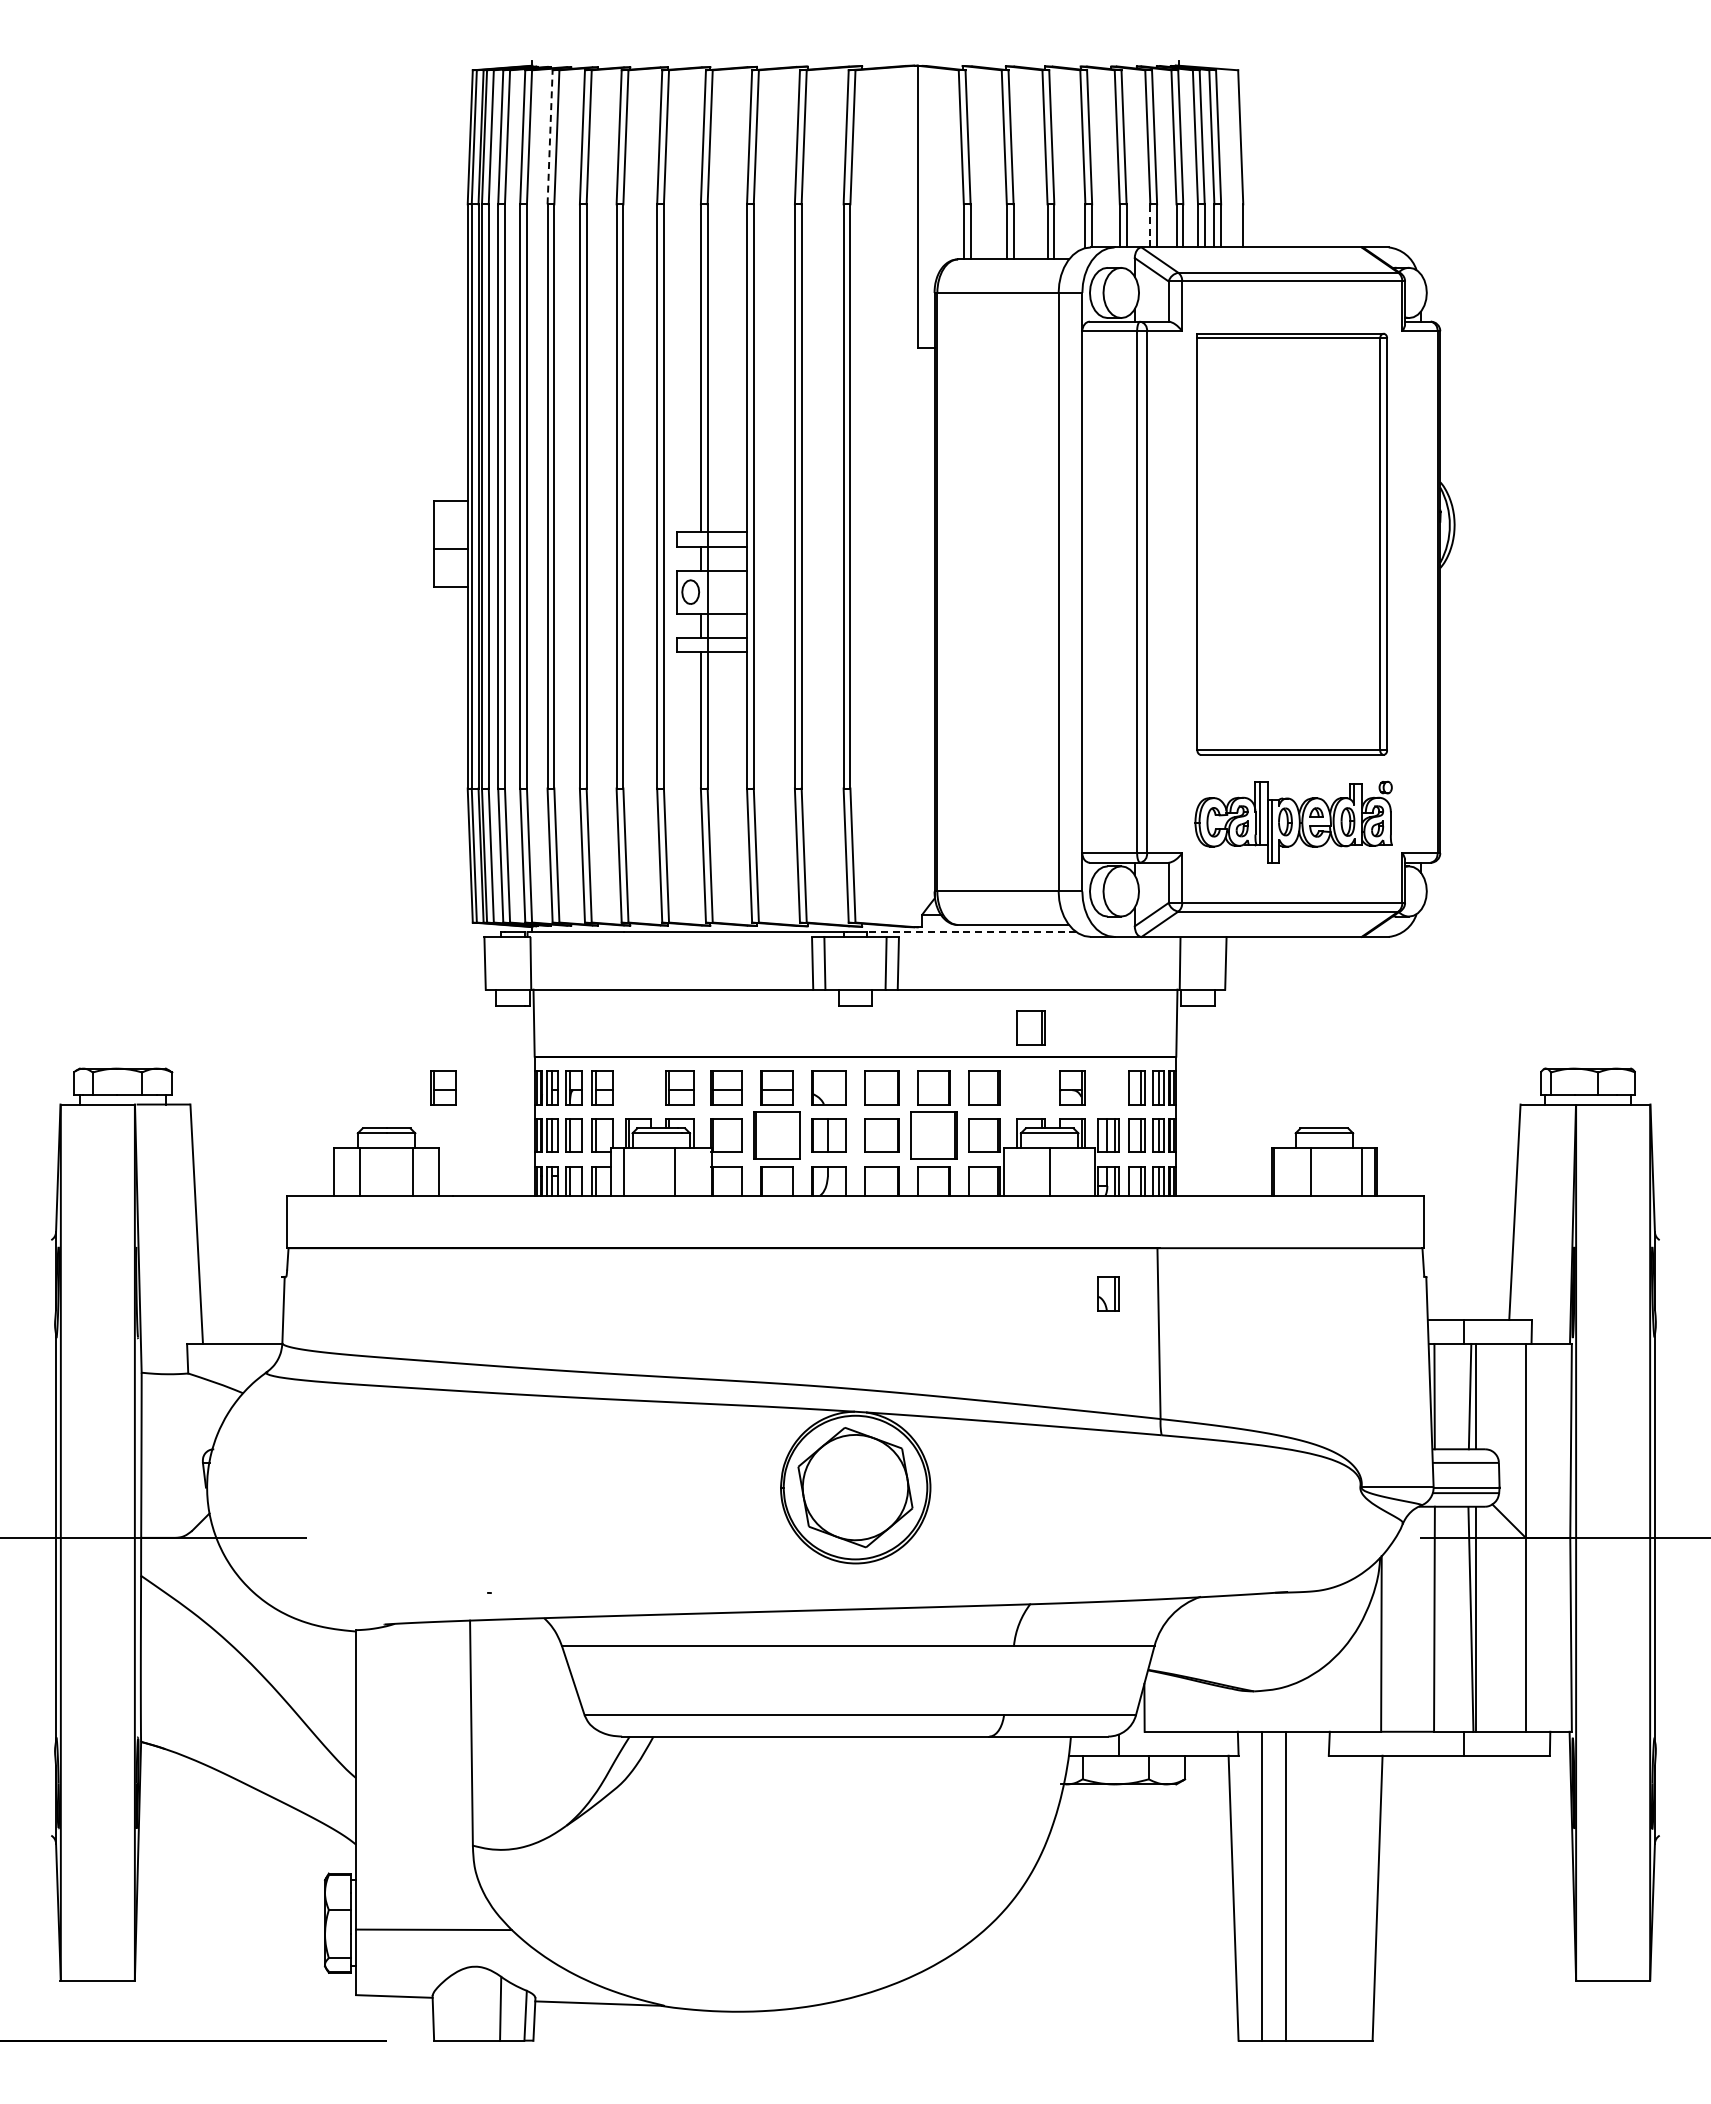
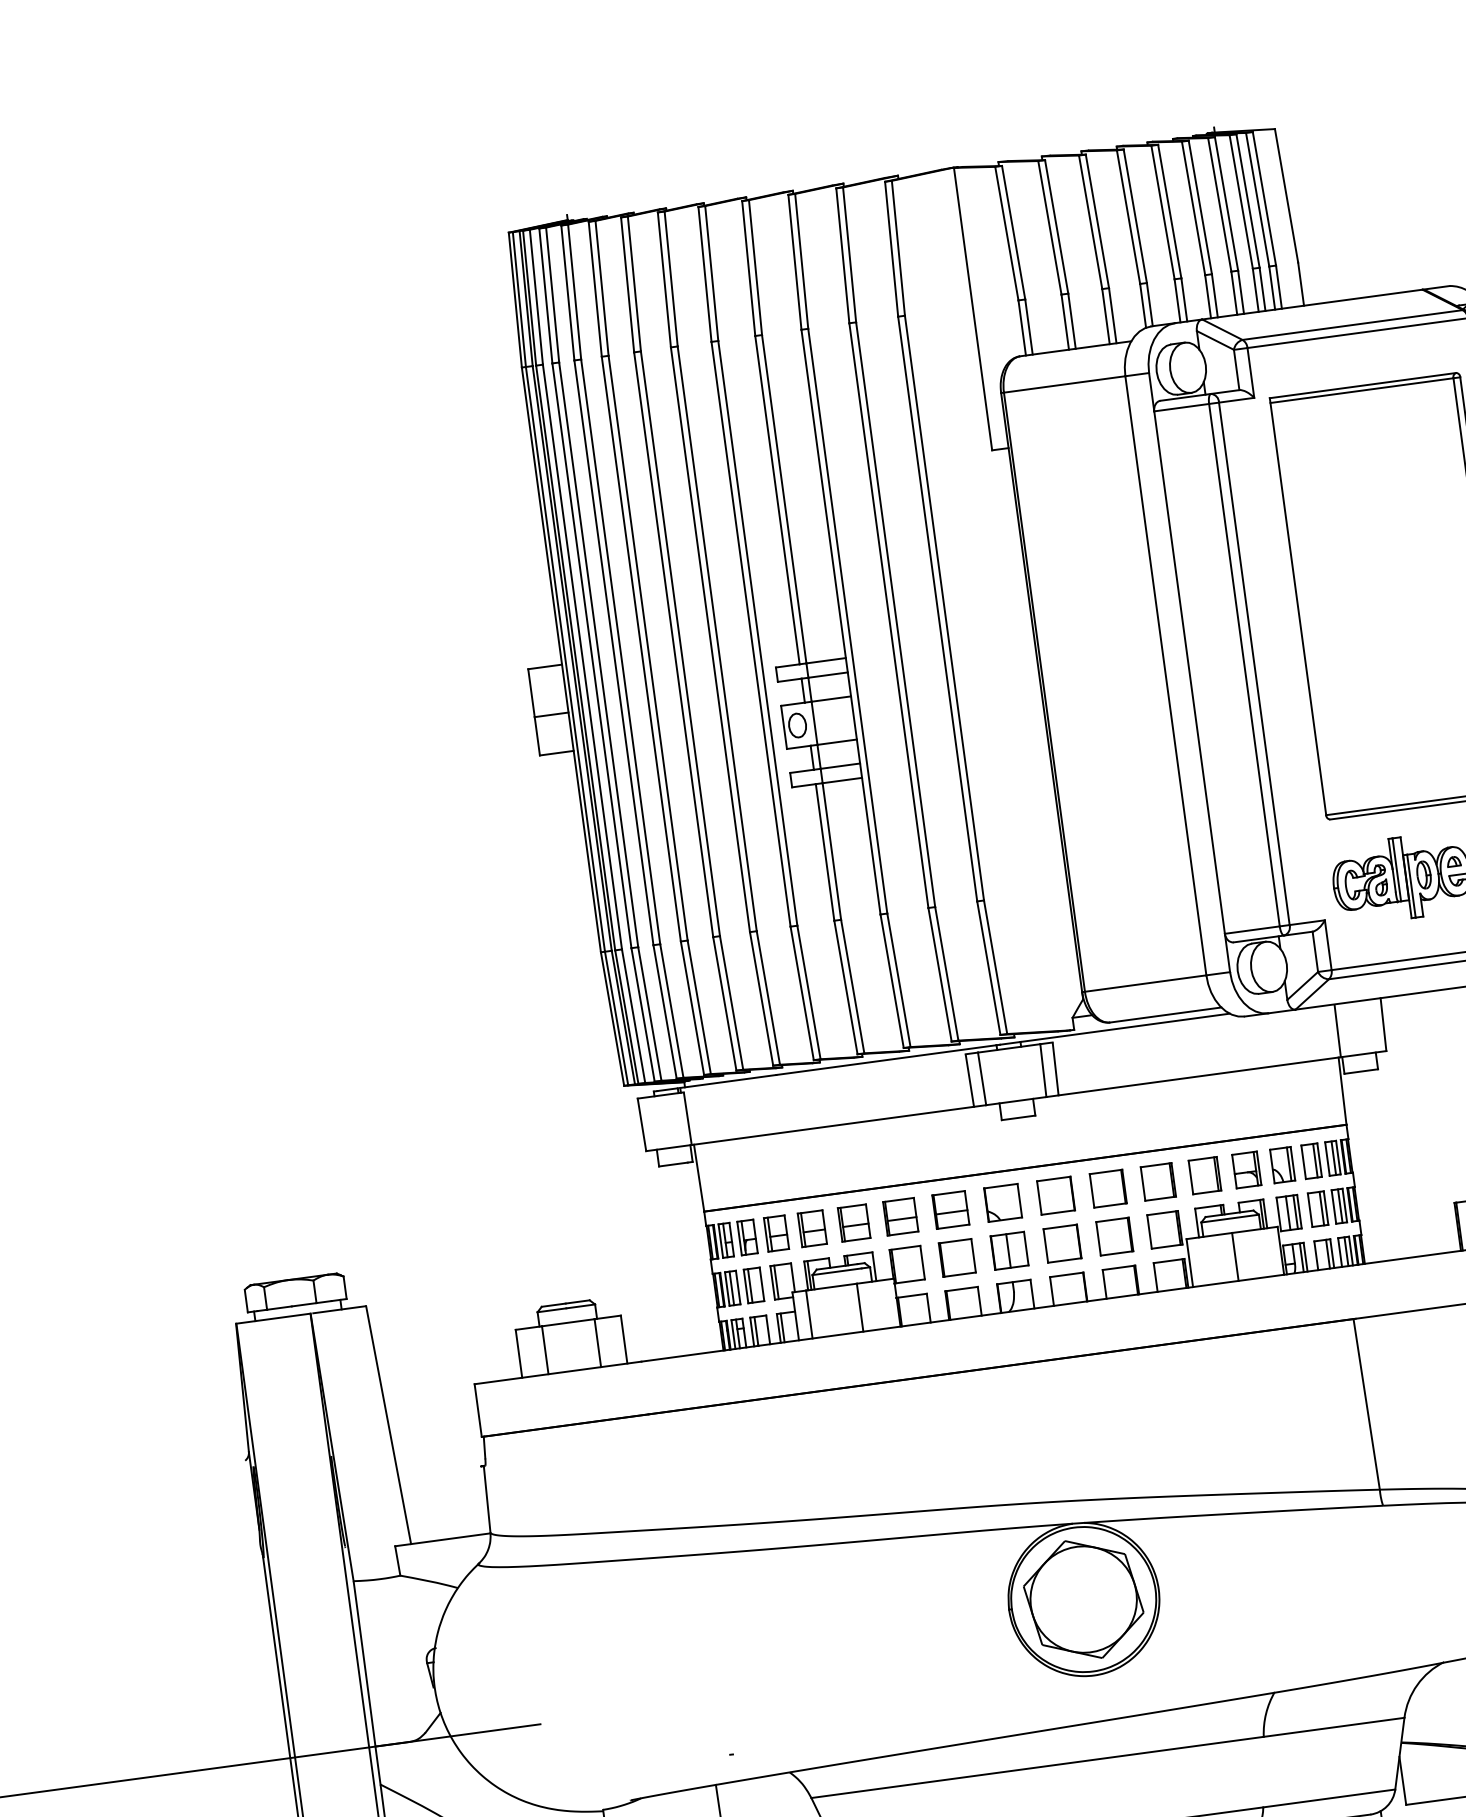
line: (550, 136) -> (595, 288), dashed -> solid
line: (1150, 225) -> (1208, 296), dashed -> solid
line: (971, 932) -> (1124, 1028), dashed -> solid
part: (1030, 1027) -> (1204, 1175), moved
part: (443, 1087) -> (812, 1228), moved
part: (776, 1135) -> (956, 1257), size x0.71
part: (933, 1135) -> (1114, 1236), size x0.71
part: (1108, 1293) -> (1282, 1164), moved

